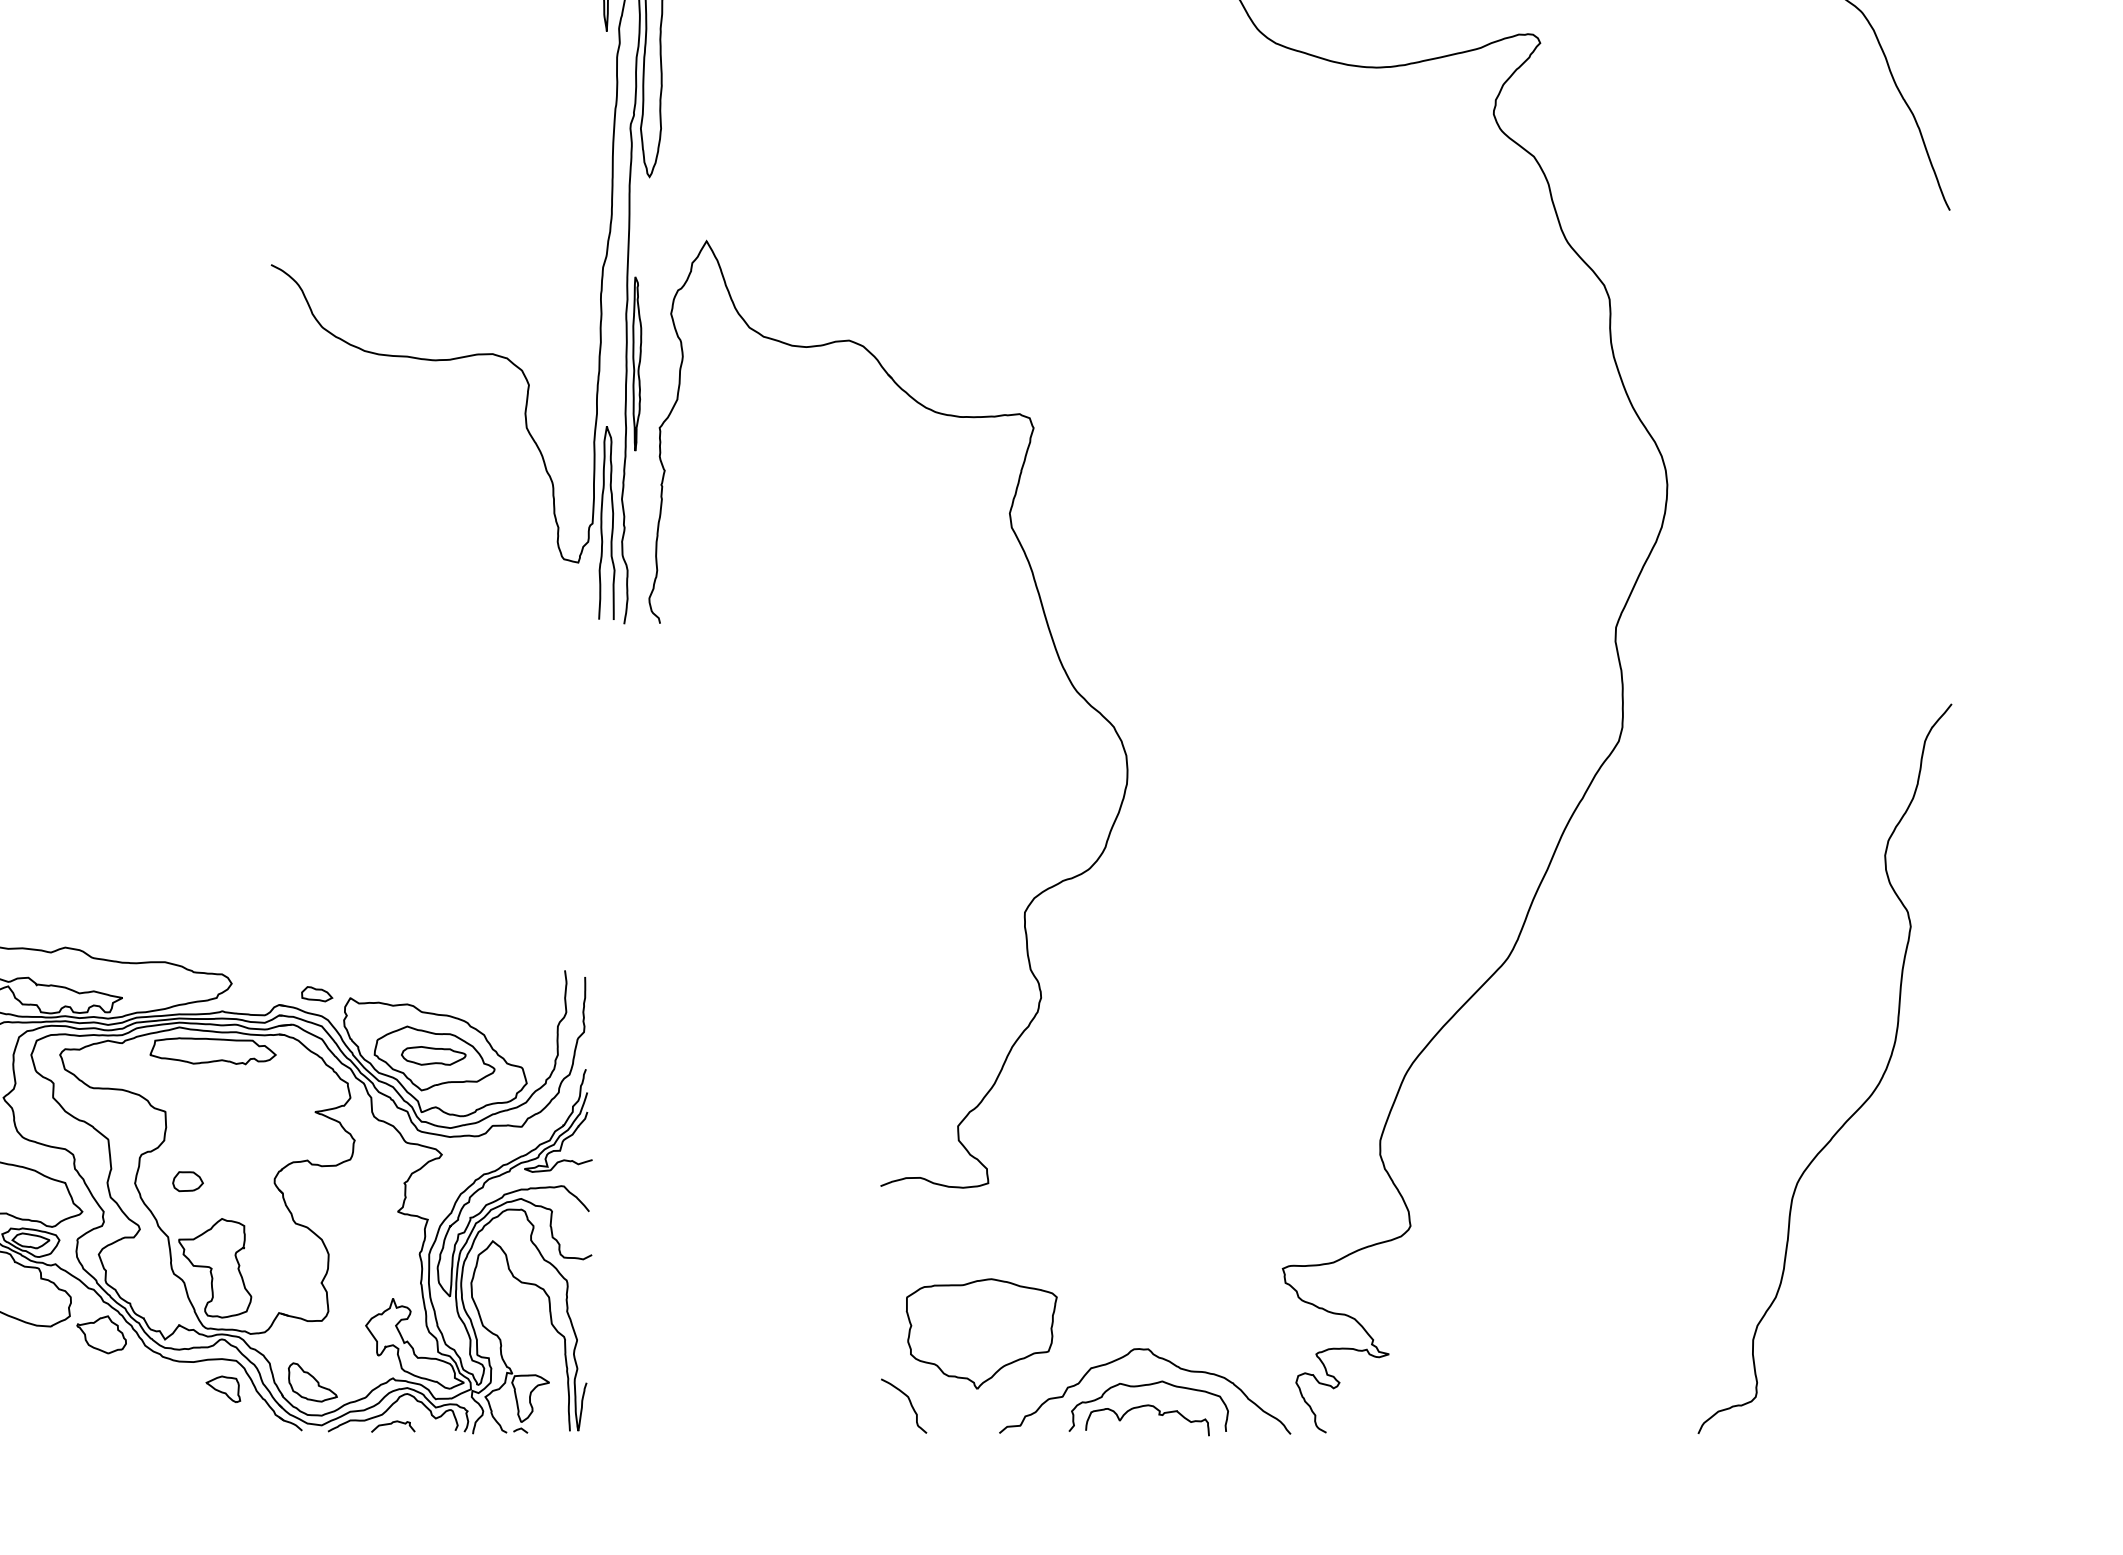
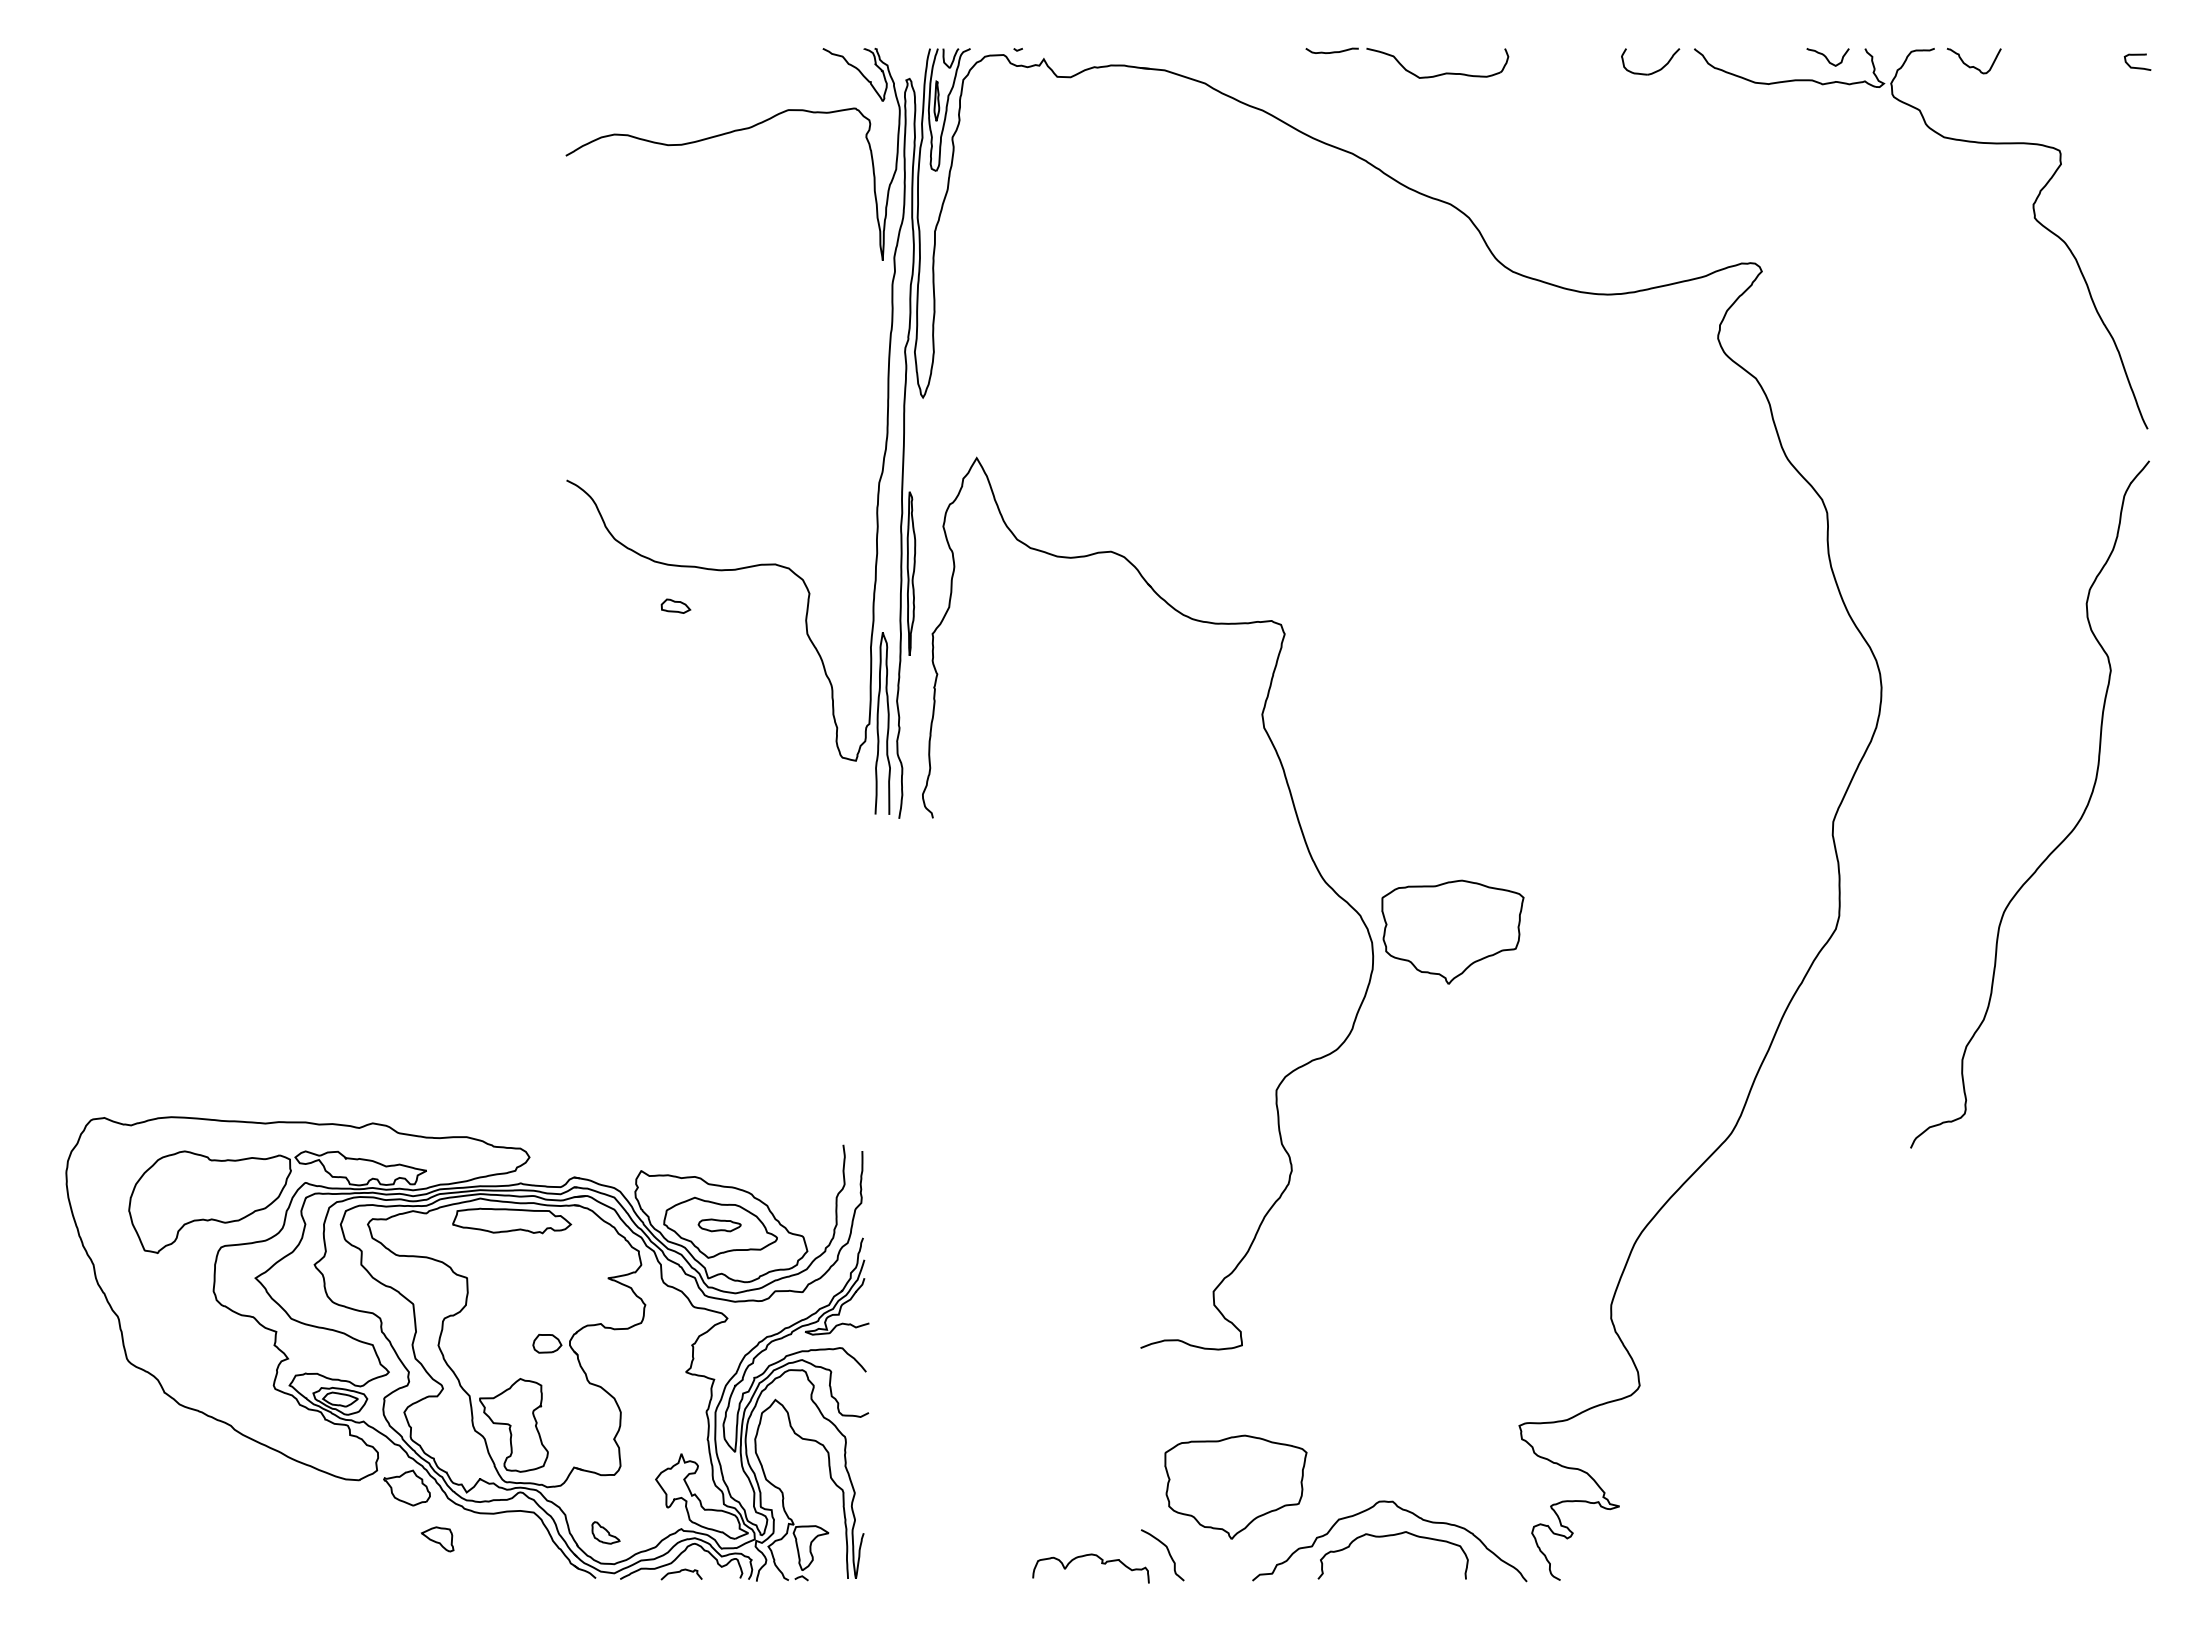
part: (1211, 743) -> (1452, 931), added
part: (316, 993) -> (675, 605), moved
part: (433, 1056) -> (719, 1225), size x0.7
curve: (1864, 1100) -> (2067, 834), moved
part: (188, 1181) -> (547, 1343), moved
part: (312, 1382) -> (605, 1532), size x0.6
part: (223, 1389) -> (437, 1539), moved
curve: (1158, 1414) -> (1101, 1563), moved

